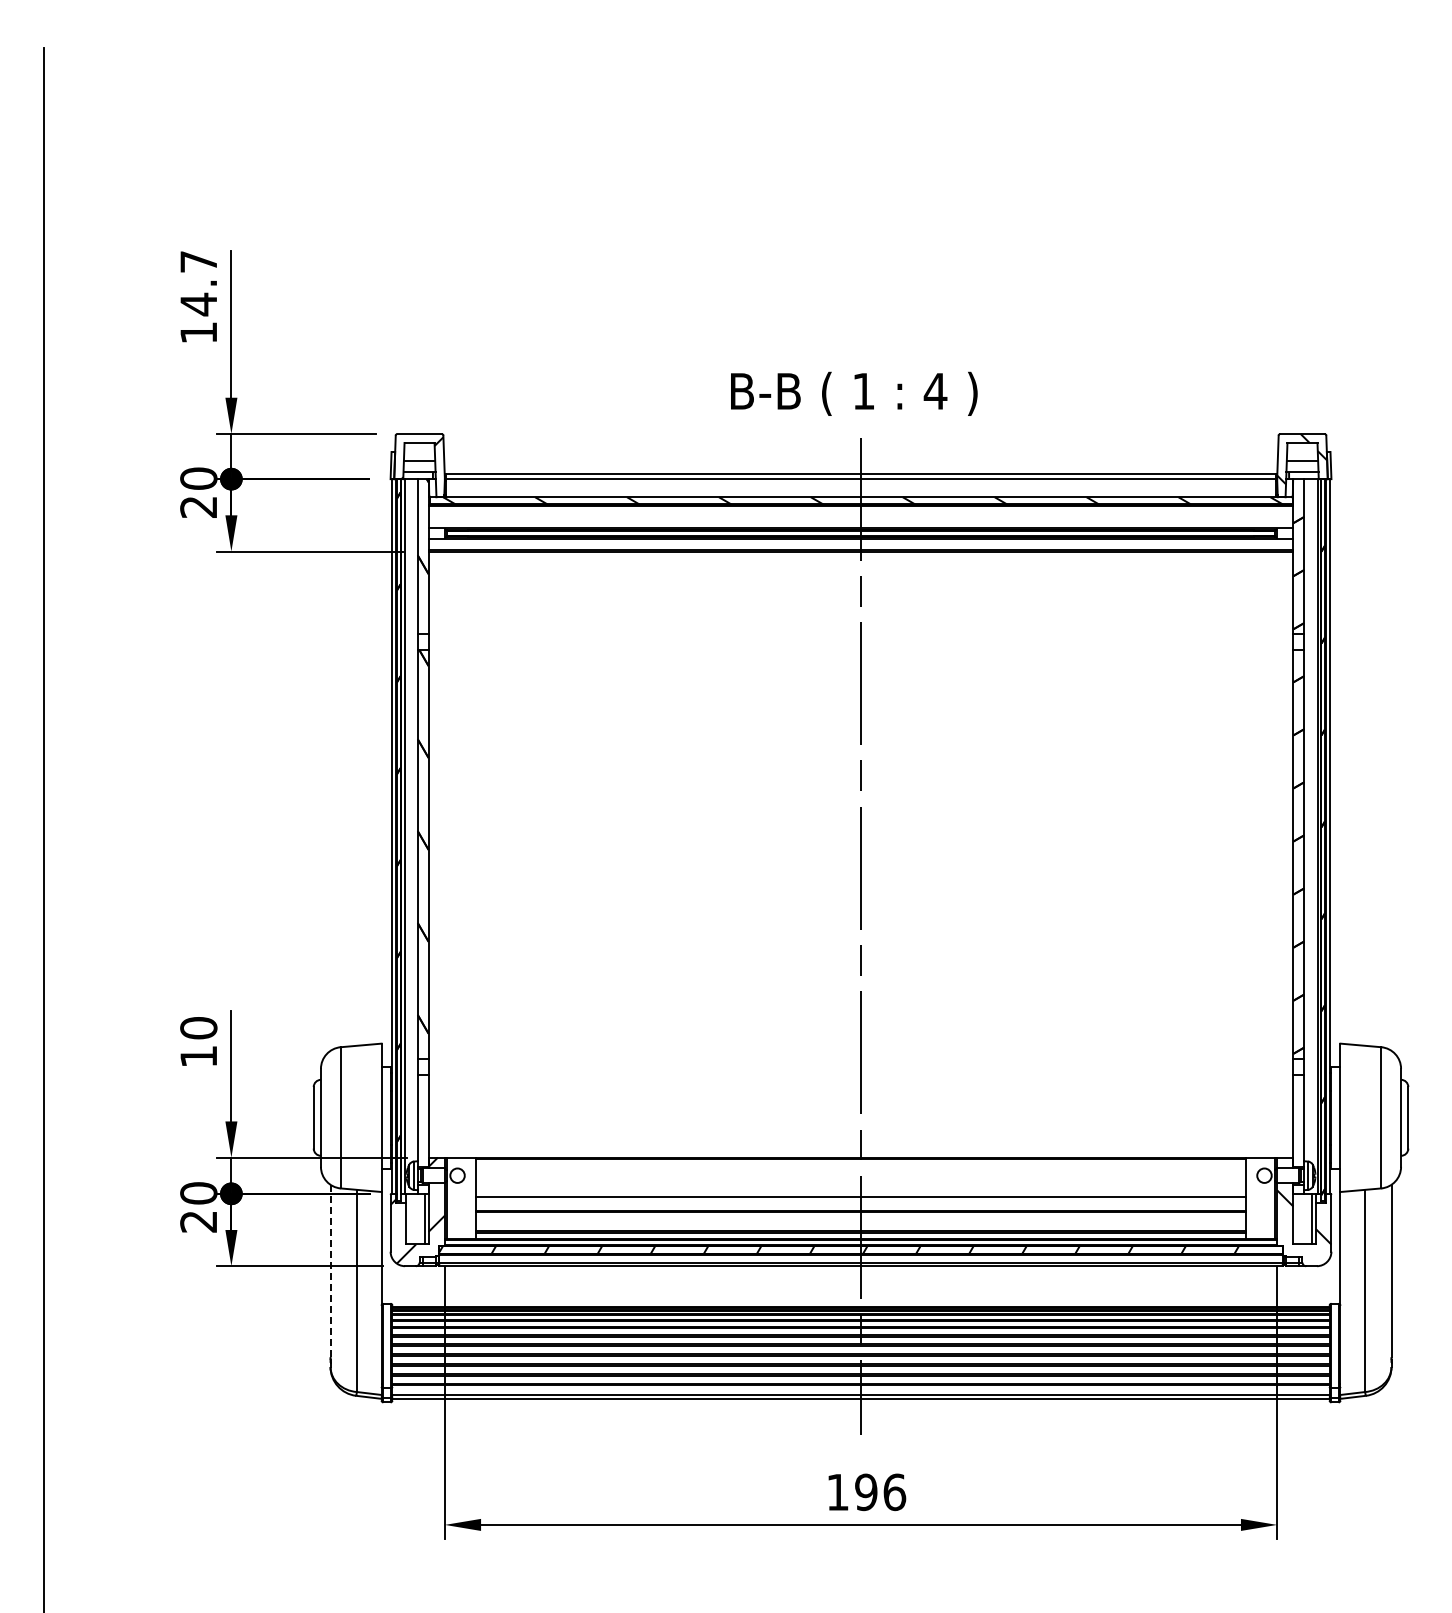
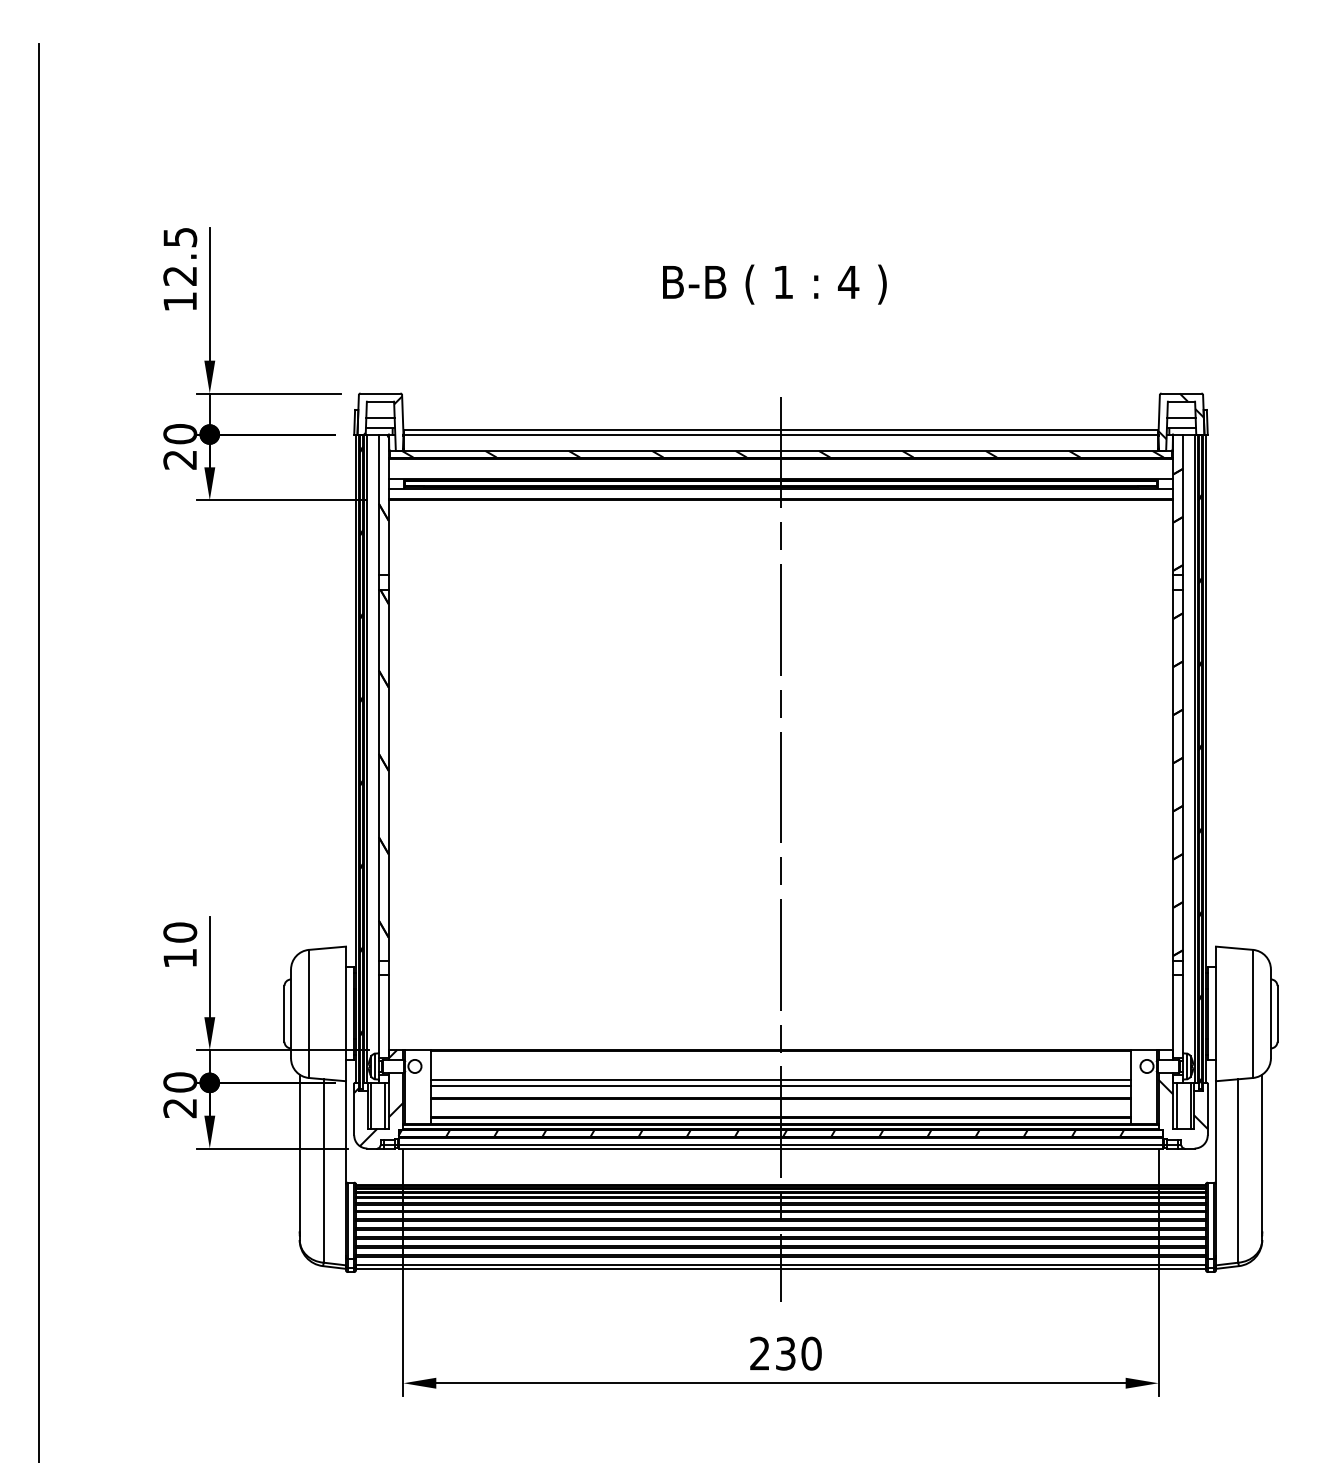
text: (198, 283) -> (179, 257), 14.7 -> 12.5
text: (854, 393) -> (775, 284), moved
line: (860, 1190) -> (780, 1079), added
line: (409, 1218) -> (371, 1105), added
line: (1297, 1218) -> (1176, 1105), added
line: (330, 1271) -> (299, 1153), dashed -> solid
text: (866, 1491) -> (785, 1352), 196 -> 230

